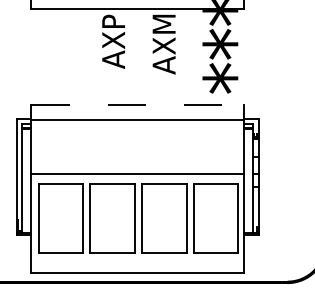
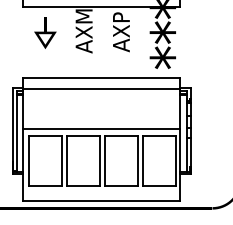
text: (113, 42) -> (84, 31), AXP -> AXM
text: (163, 44) -> (120, 32), AXM -> AXP
part: (61, 45) -> (45, 33), added
line: (138, 105) -> (102, 77), dashed -> solid

